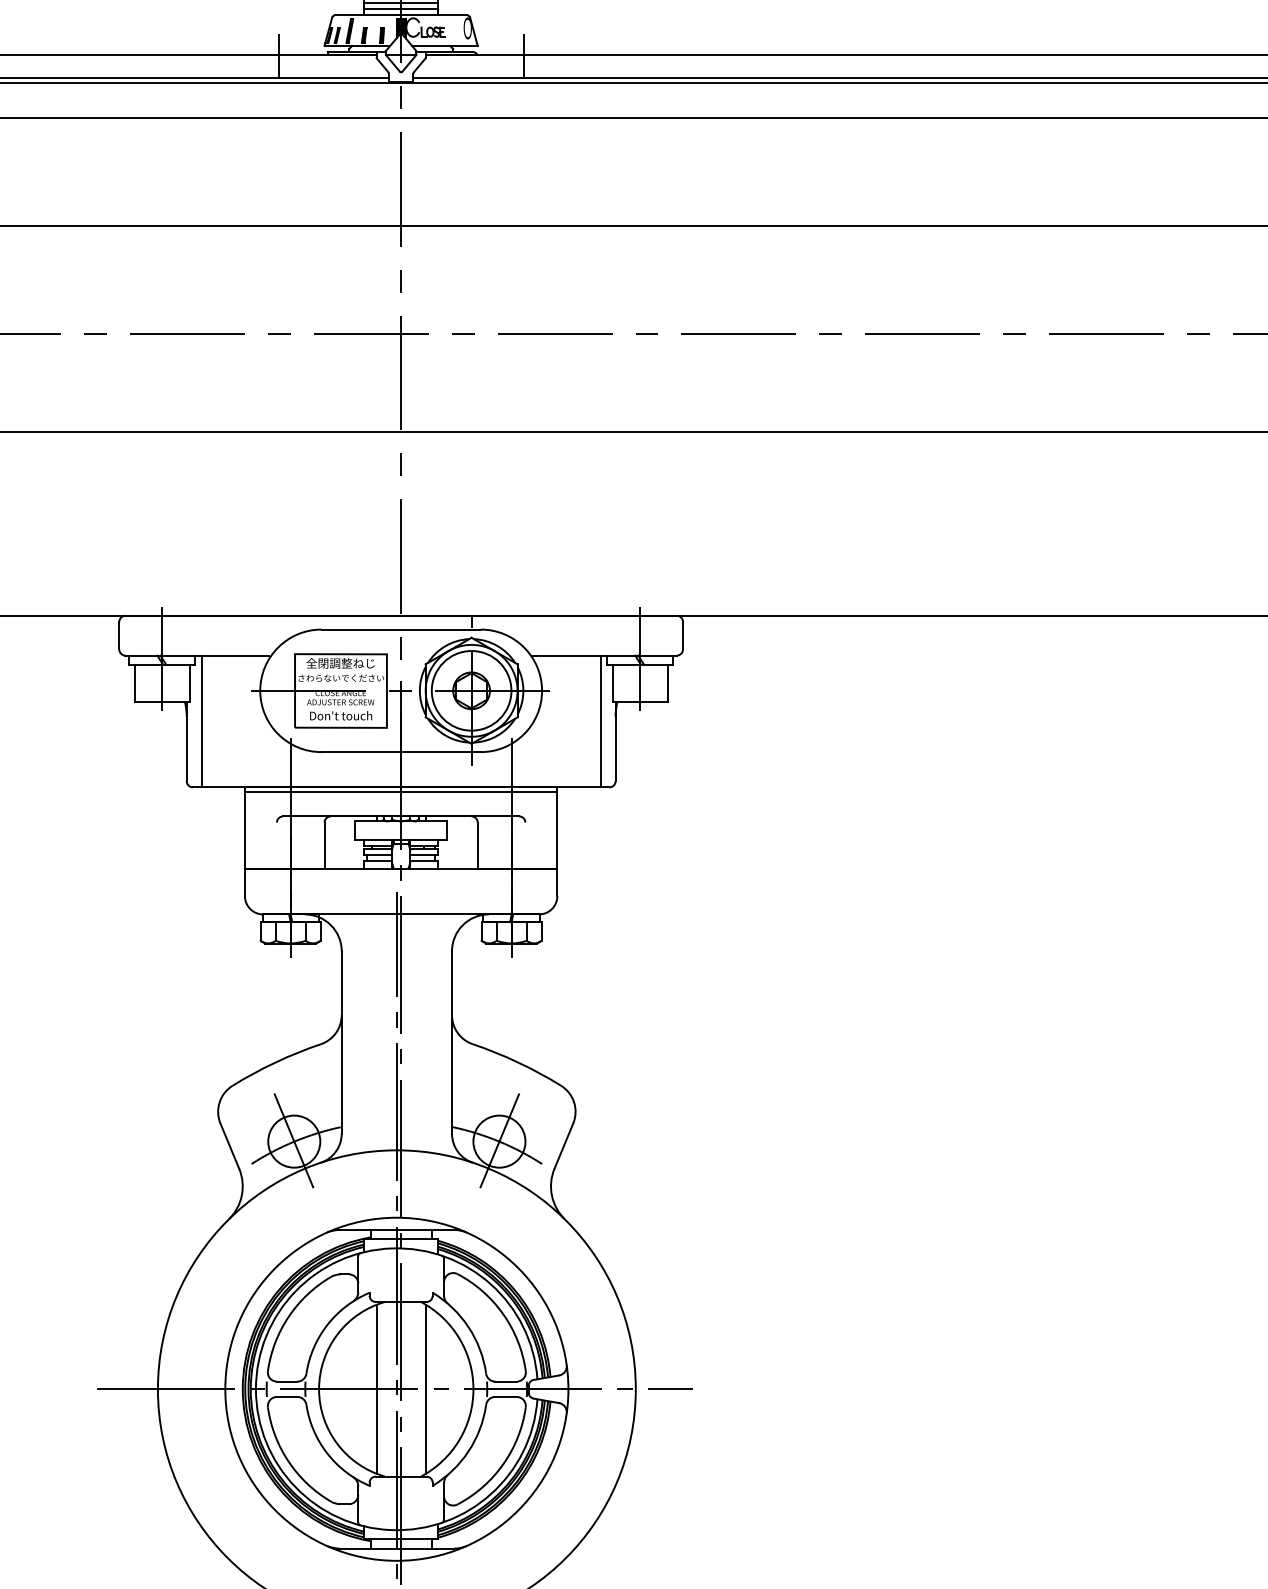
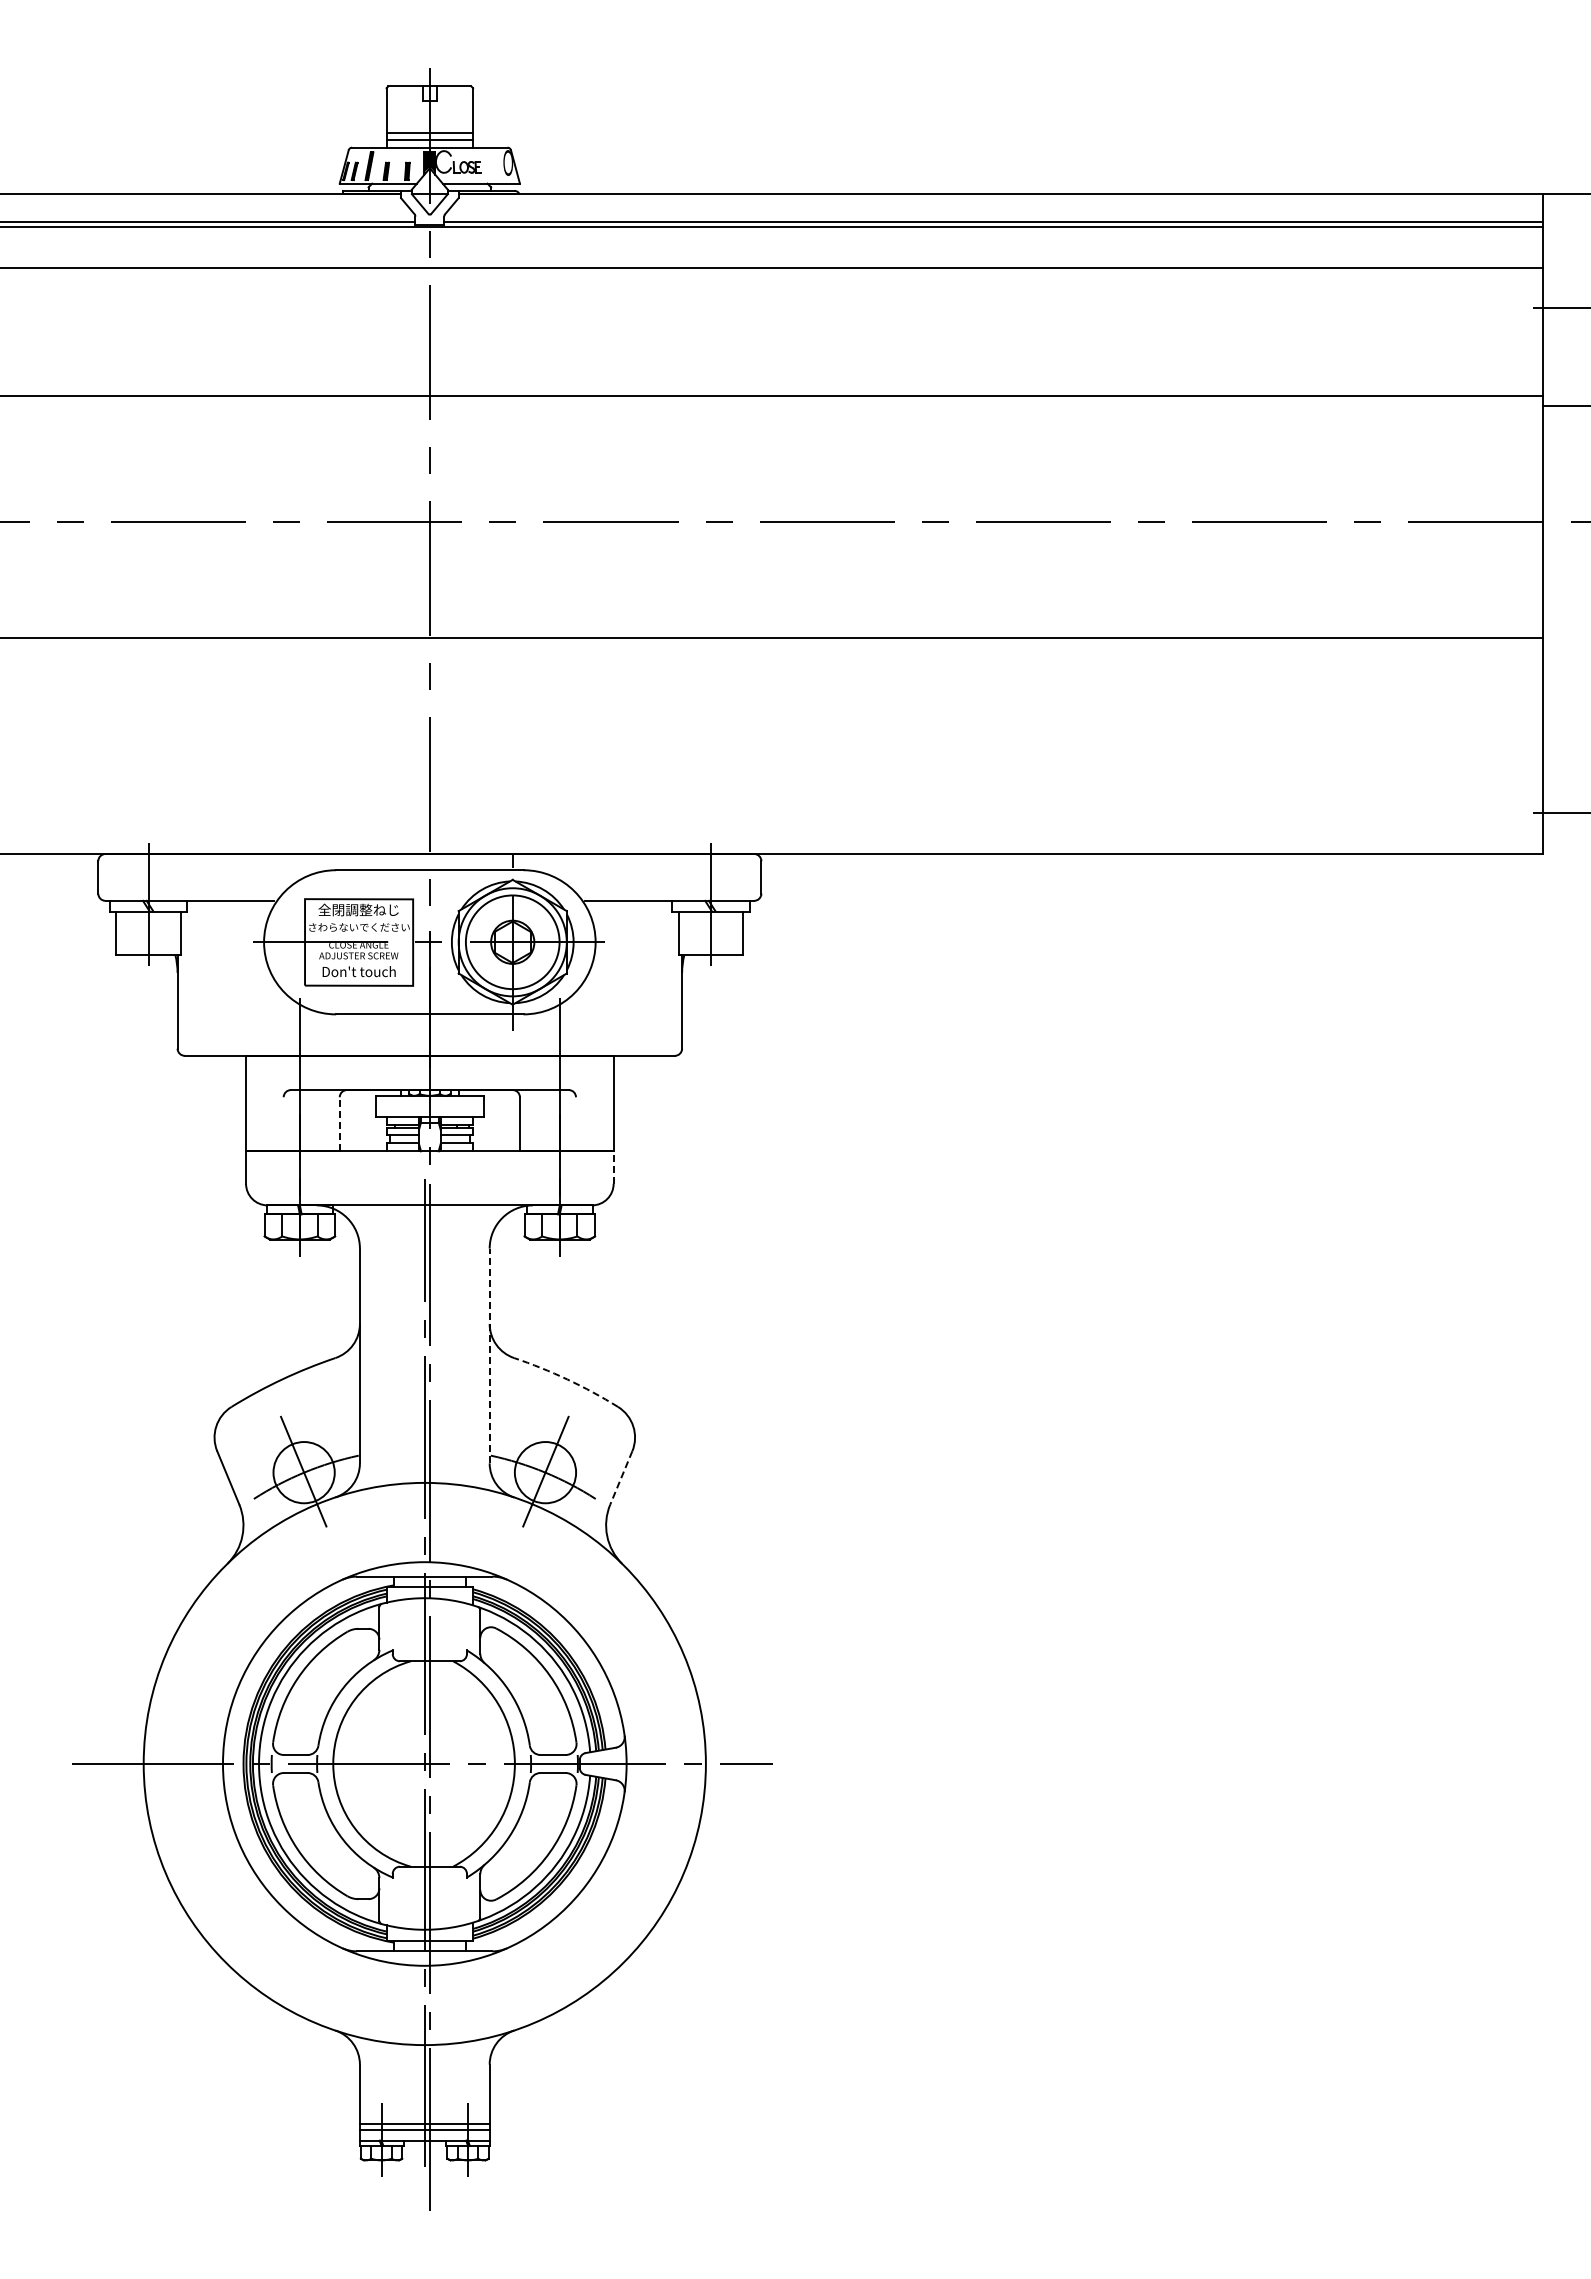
line: (278, 55) -> (285, 194), removed
line: (524, 55) -> (574, 194), removed
line: (201, 720) -> (195, 977), removed
line: (600, 720) -> (664, 977), removed
line: (400, 792) -> (429, 1061), removed
line: (324, 844) -> (339, 1123), solid -> dashed
line: (557, 882) -> (613, 1167), solid -> dashed
line: (451, 1042) -> (489, 1355), solid -> dashed
arc: (518, 1062) -> (567, 1379), solid -> dashed
line: (564, 1146) -> (621, 1478), solid -> dashed
line: (377, 1388) -> (401, 1763), removed
line: (425, 1388) -> (458, 1763), removed

